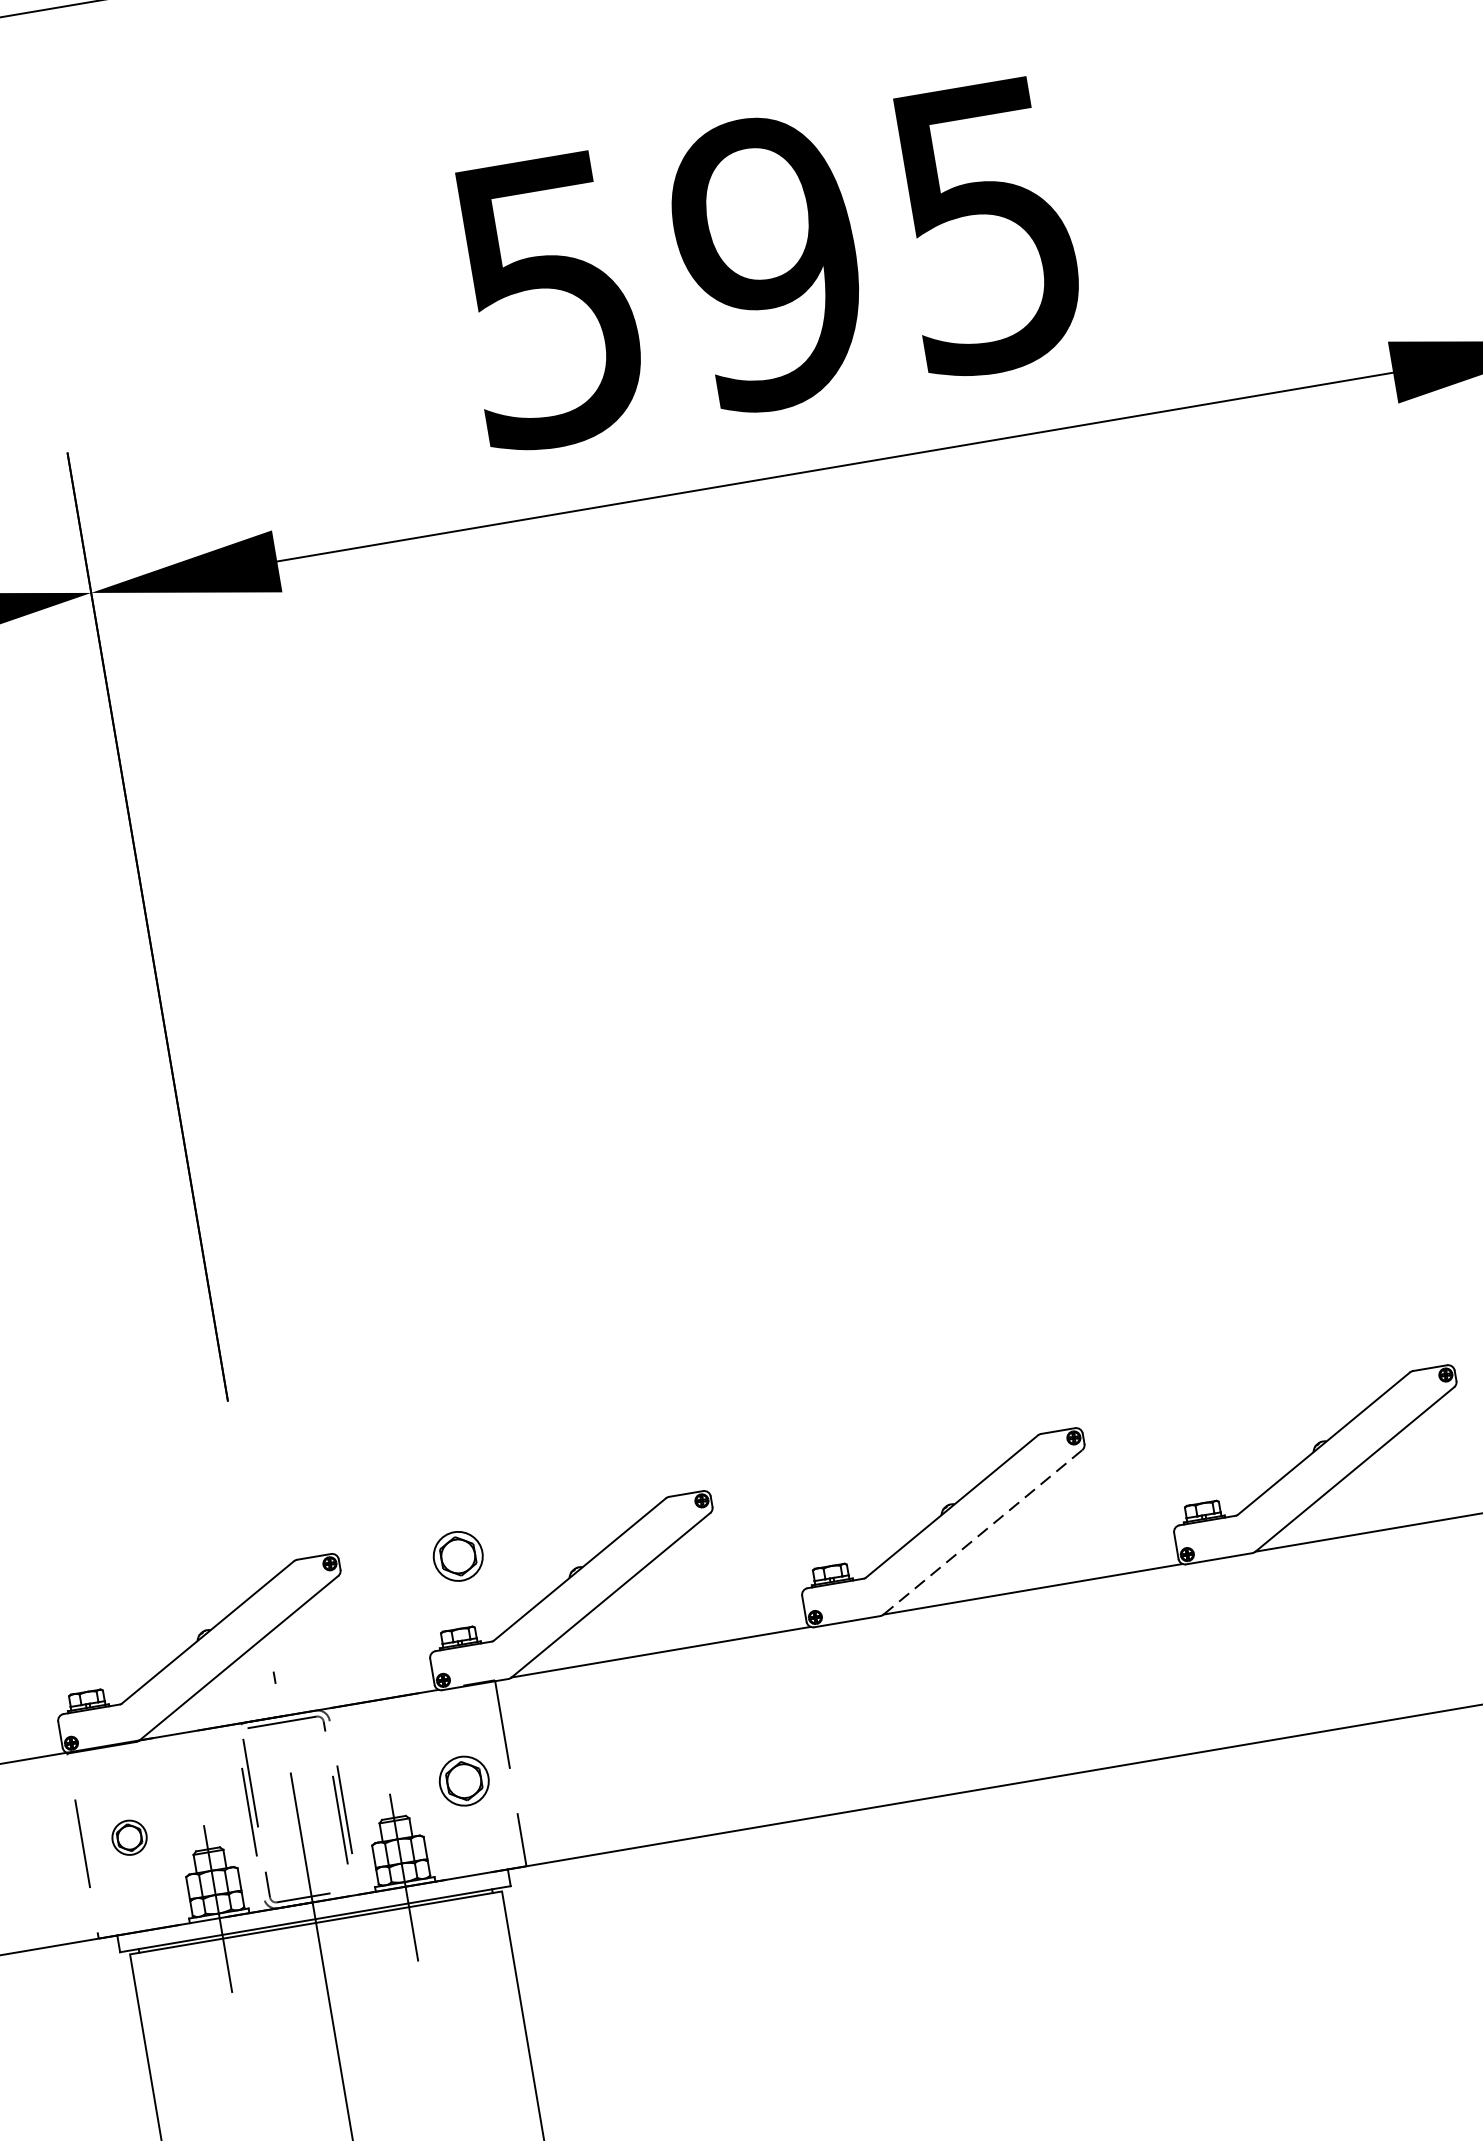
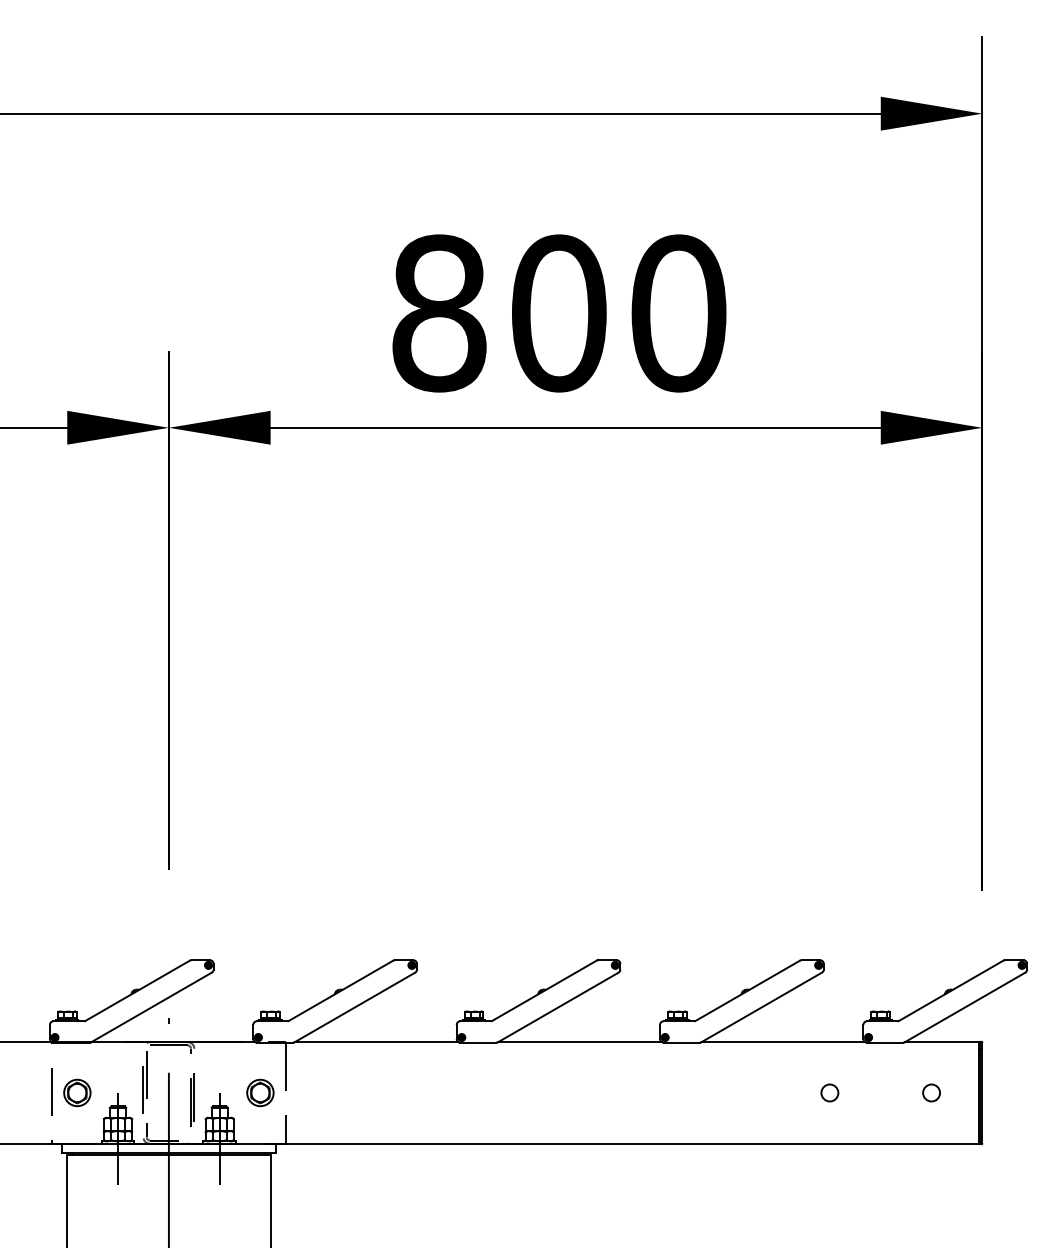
text: (770, 263) -> (559, 313), 595 -> 800
line: (983, 1532) -> (558, 1007), dashed -> solid
part: (458, 1555) -> (277, 972), removed
part: (129, 1836) -> (77, 1092), size x1.43

